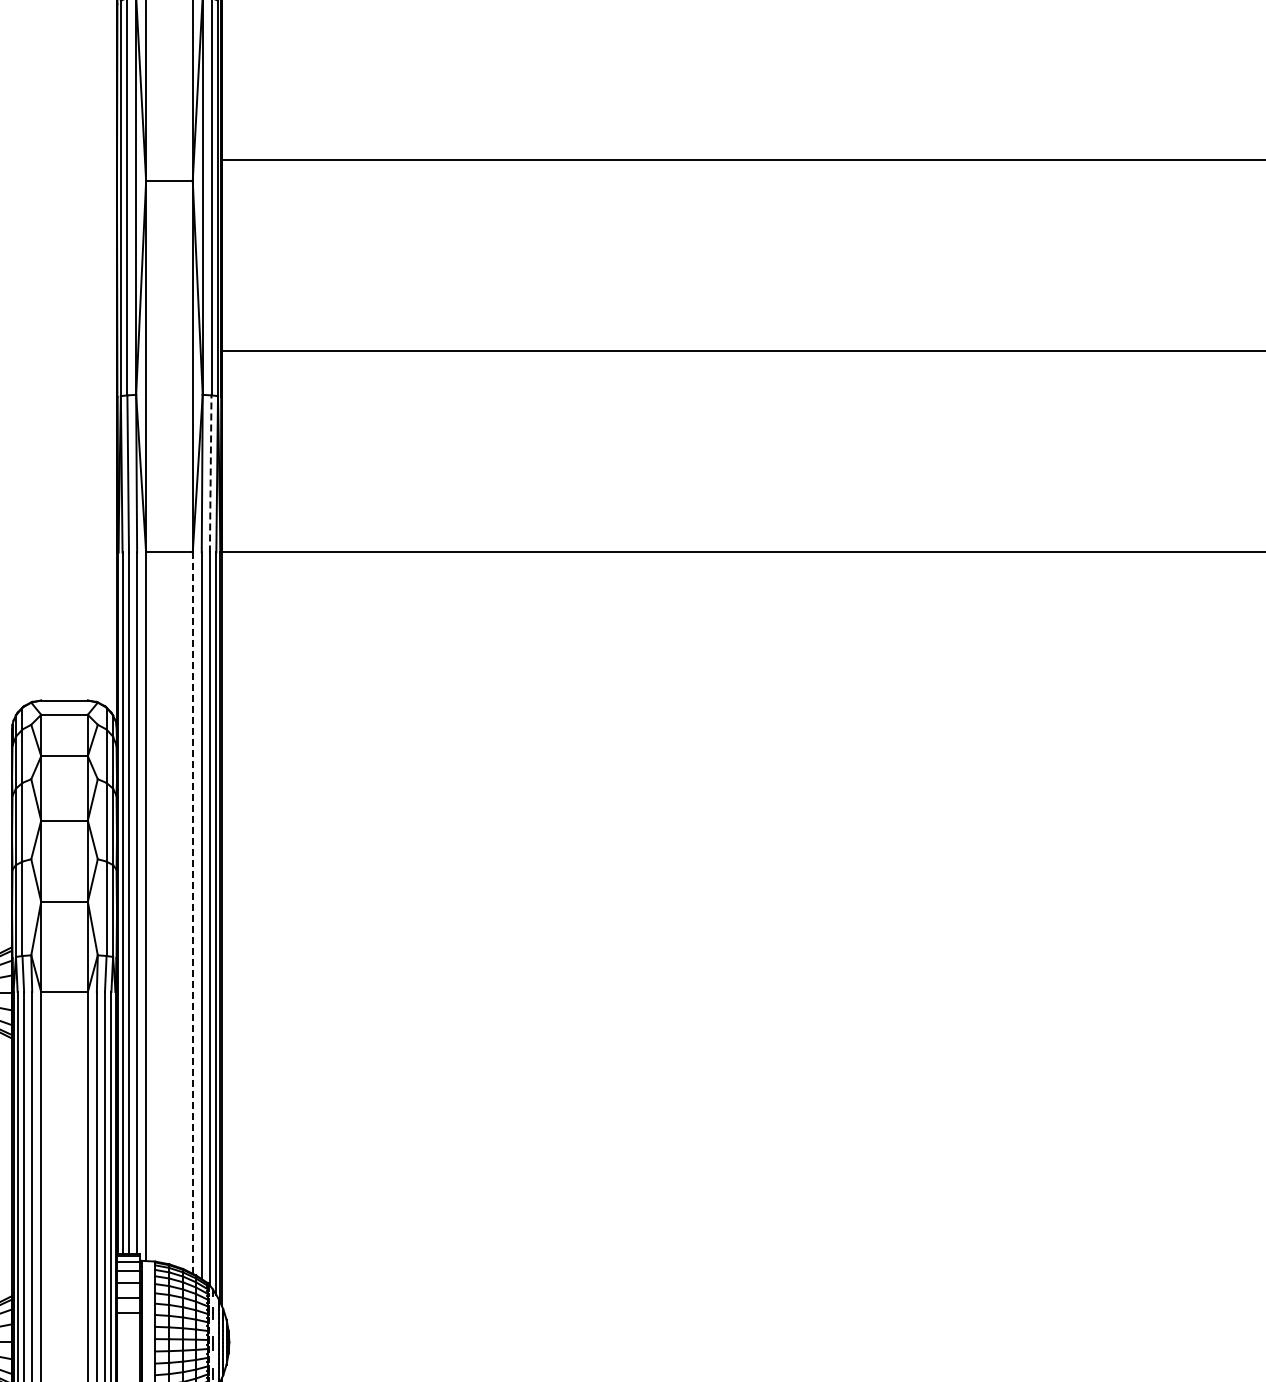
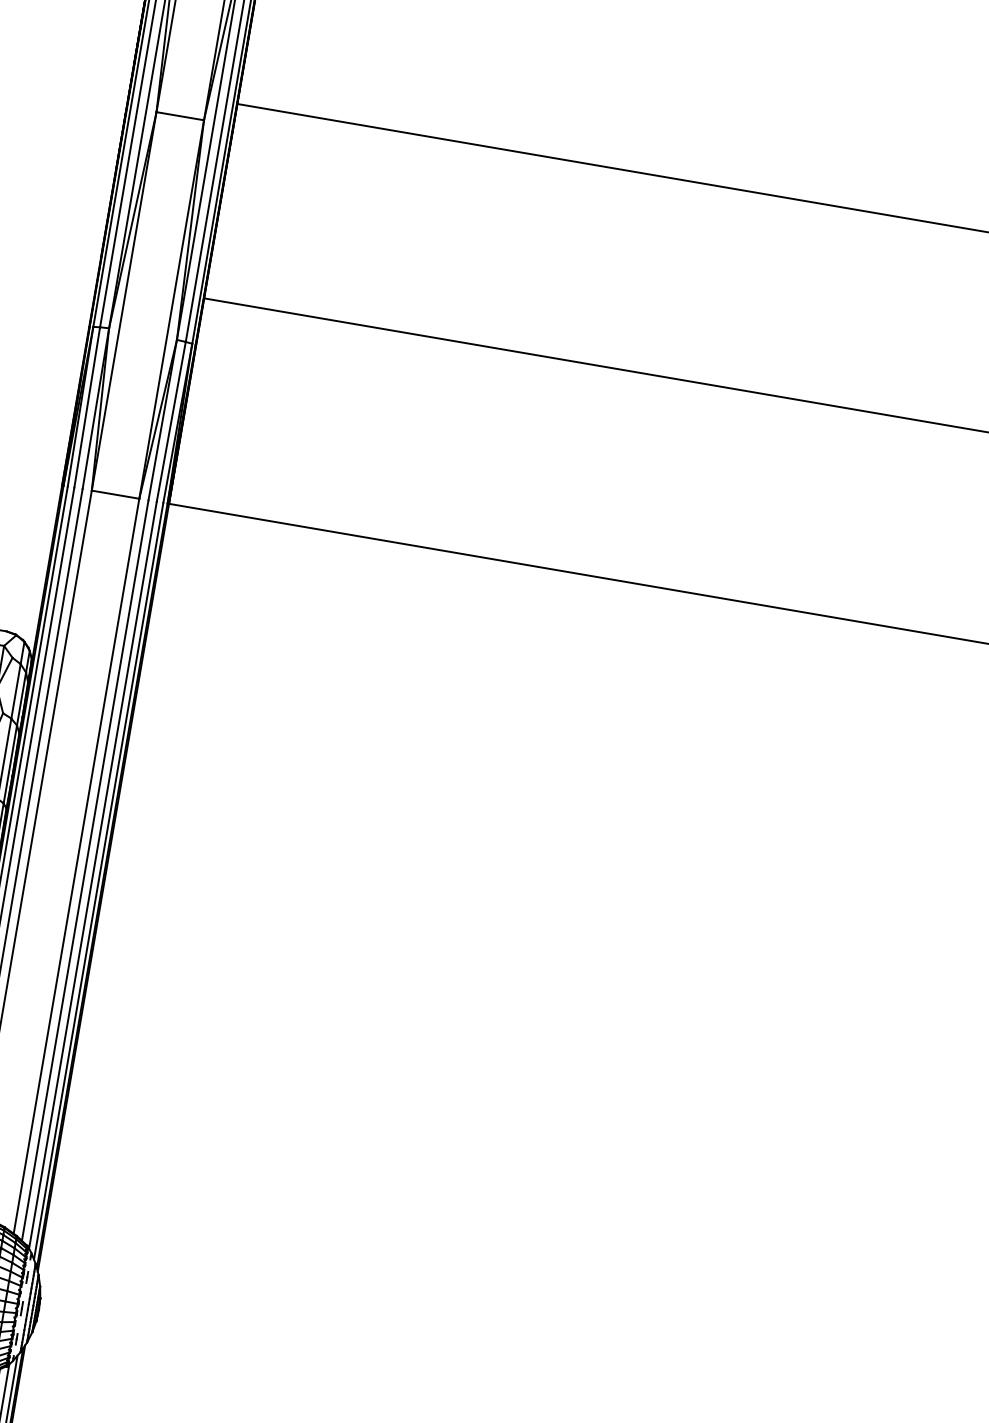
line: (210, 473) -> (171, 421), dashed -> solid
line: (192, 913) -> (76, 866), dashed -> solid

